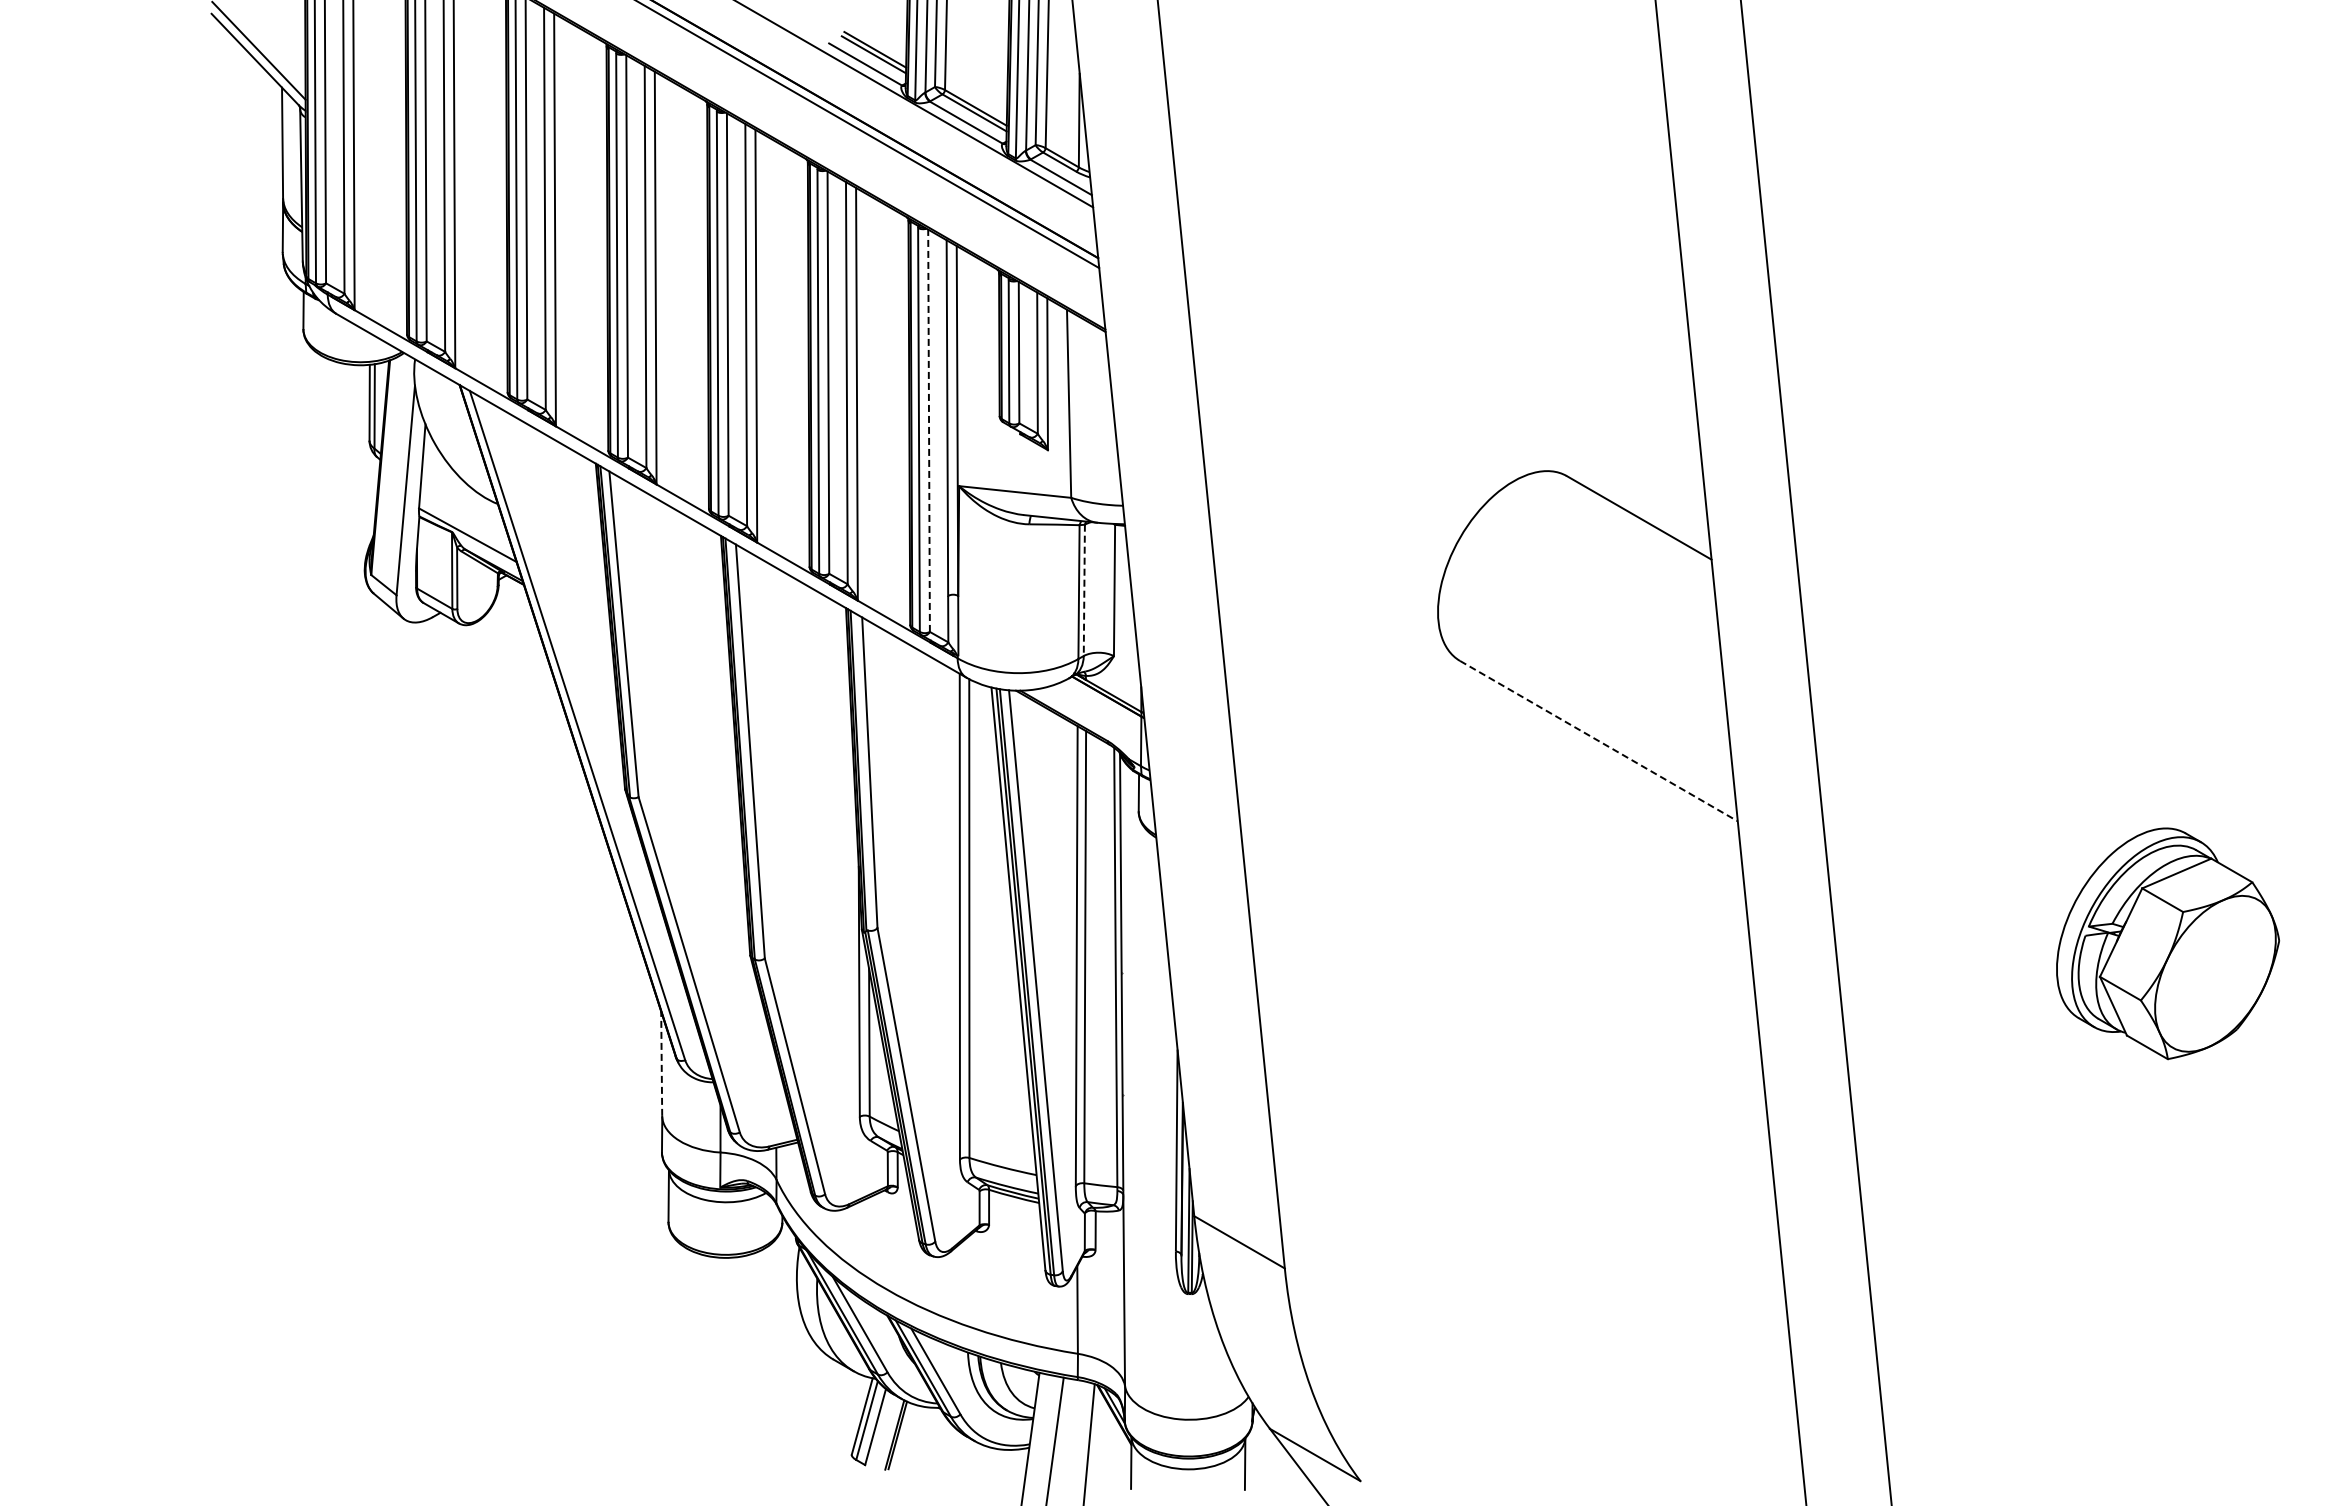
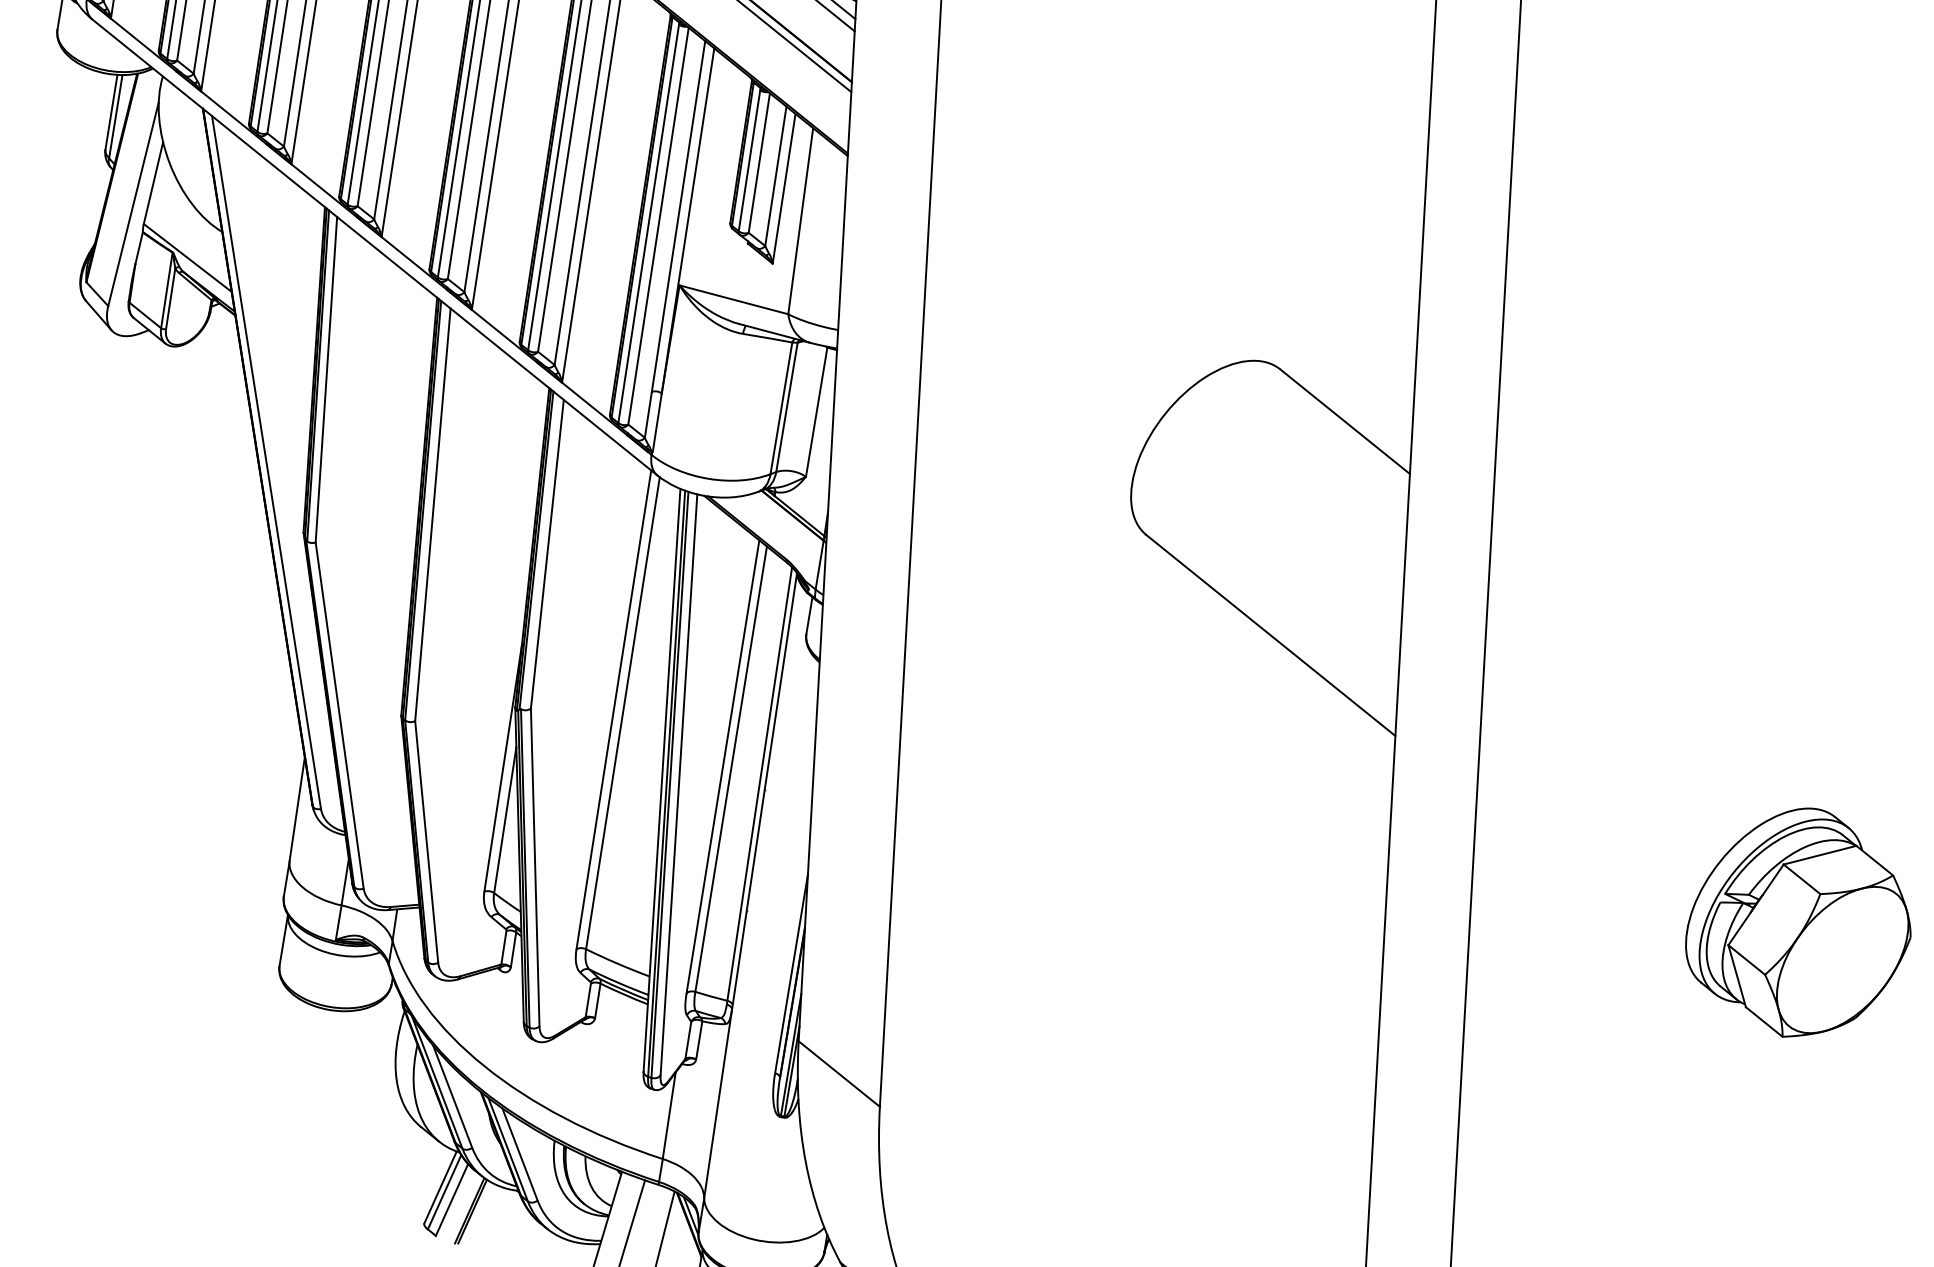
line: (929, 430) -> (658, 225), dashed -> solid
line: (1084, 590) -> (787, 407), dashed -> solid
line: (1599, 741) -> (1271, 635), dashed -> solid
line: (661, 1063) -> (297, 808), dashed -> solid

